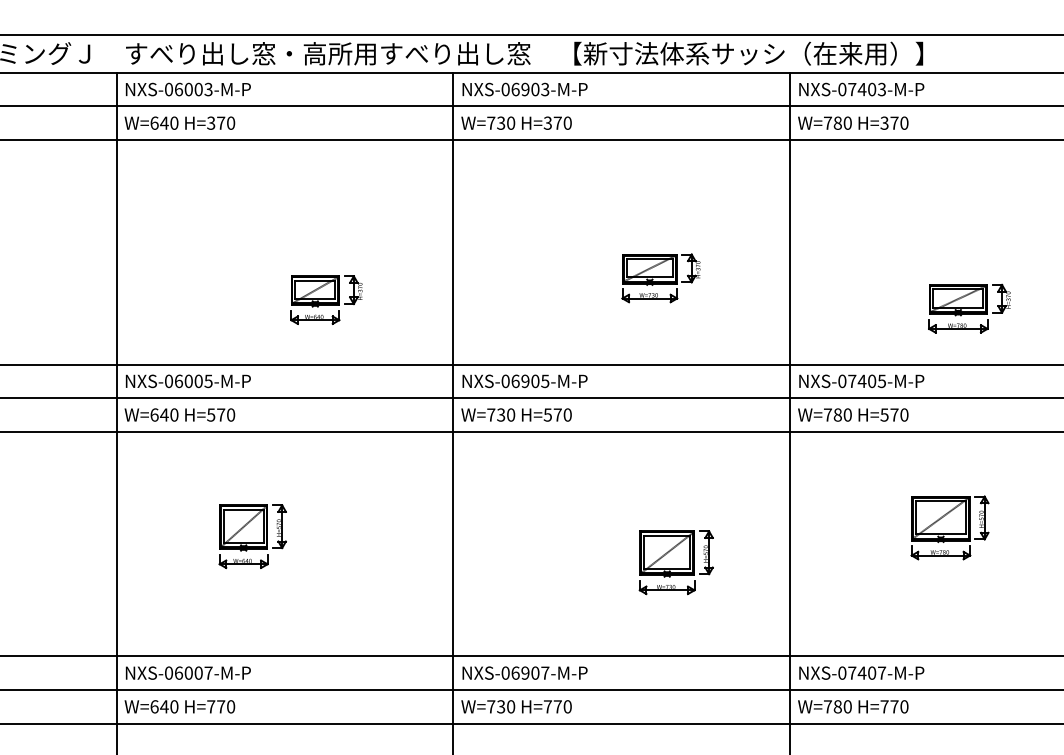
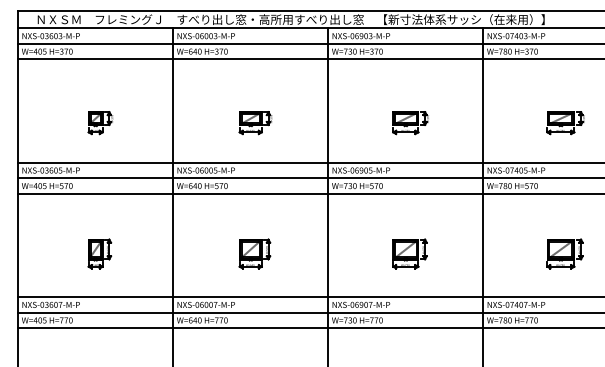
part: (659, 279) -> (410, 123), moved
part: (325, 300) -> (255, 123), moved
part: (968, 309) -> (565, 123), moved
part: (948, 526) -> (564, 253), moved
part: (251, 535) -> (254, 253), moved
part: (675, 561) -> (409, 253), moved

